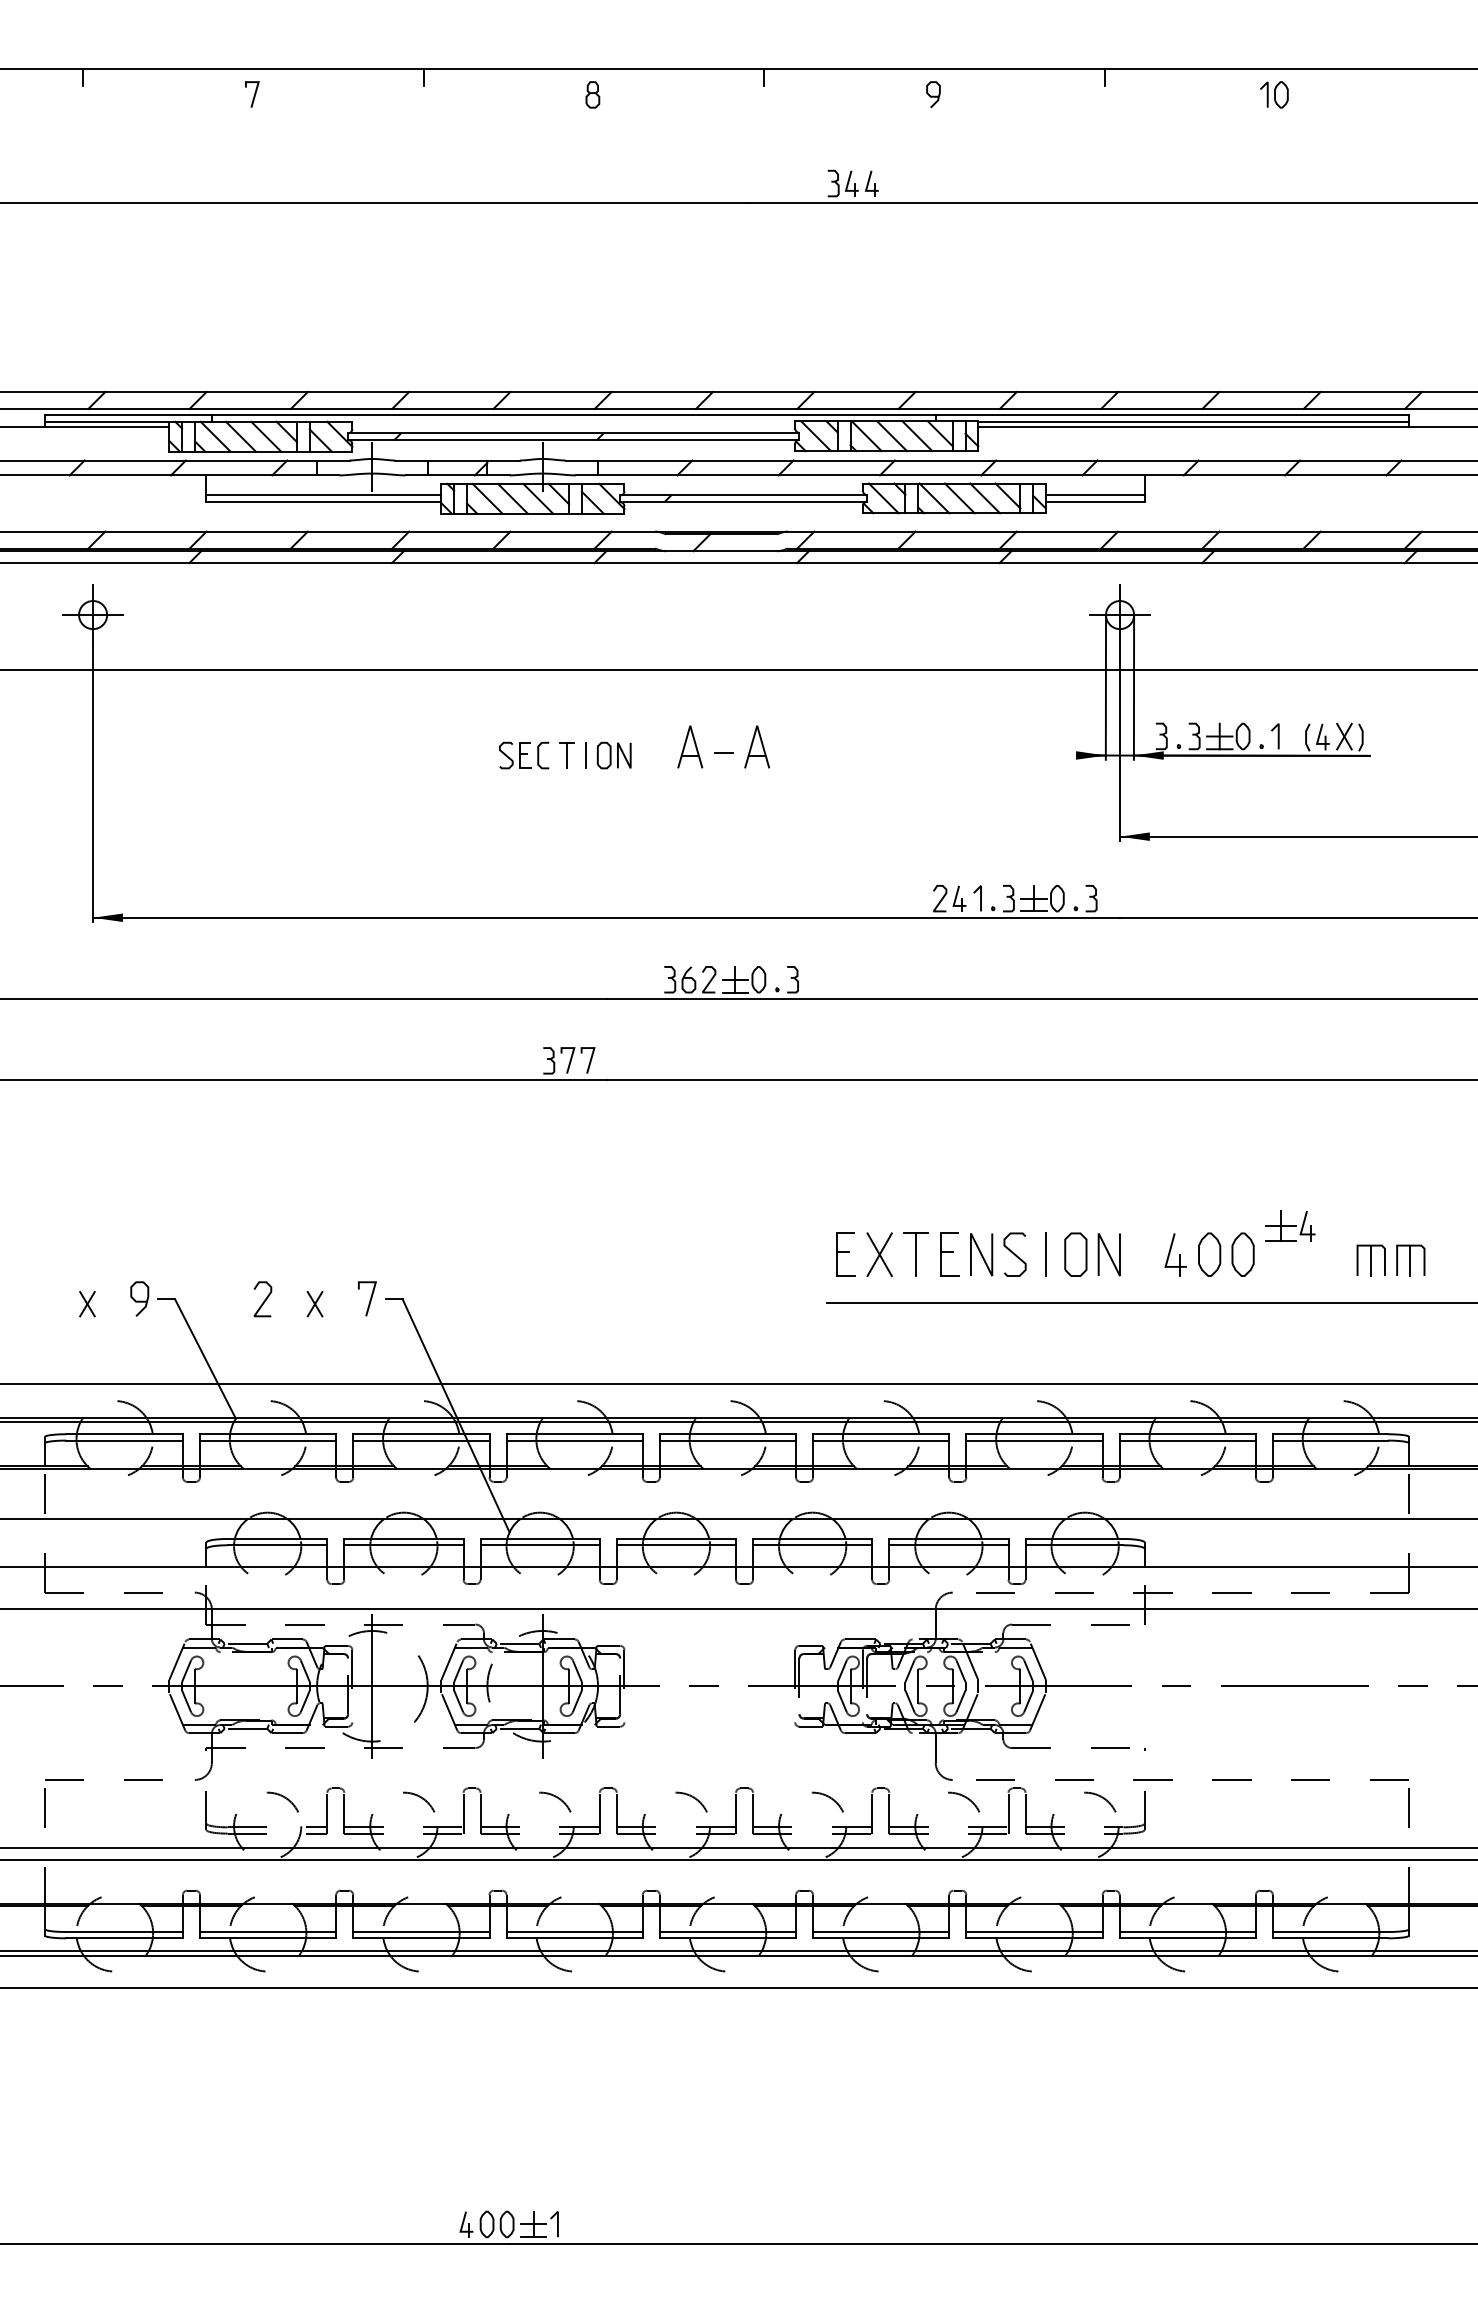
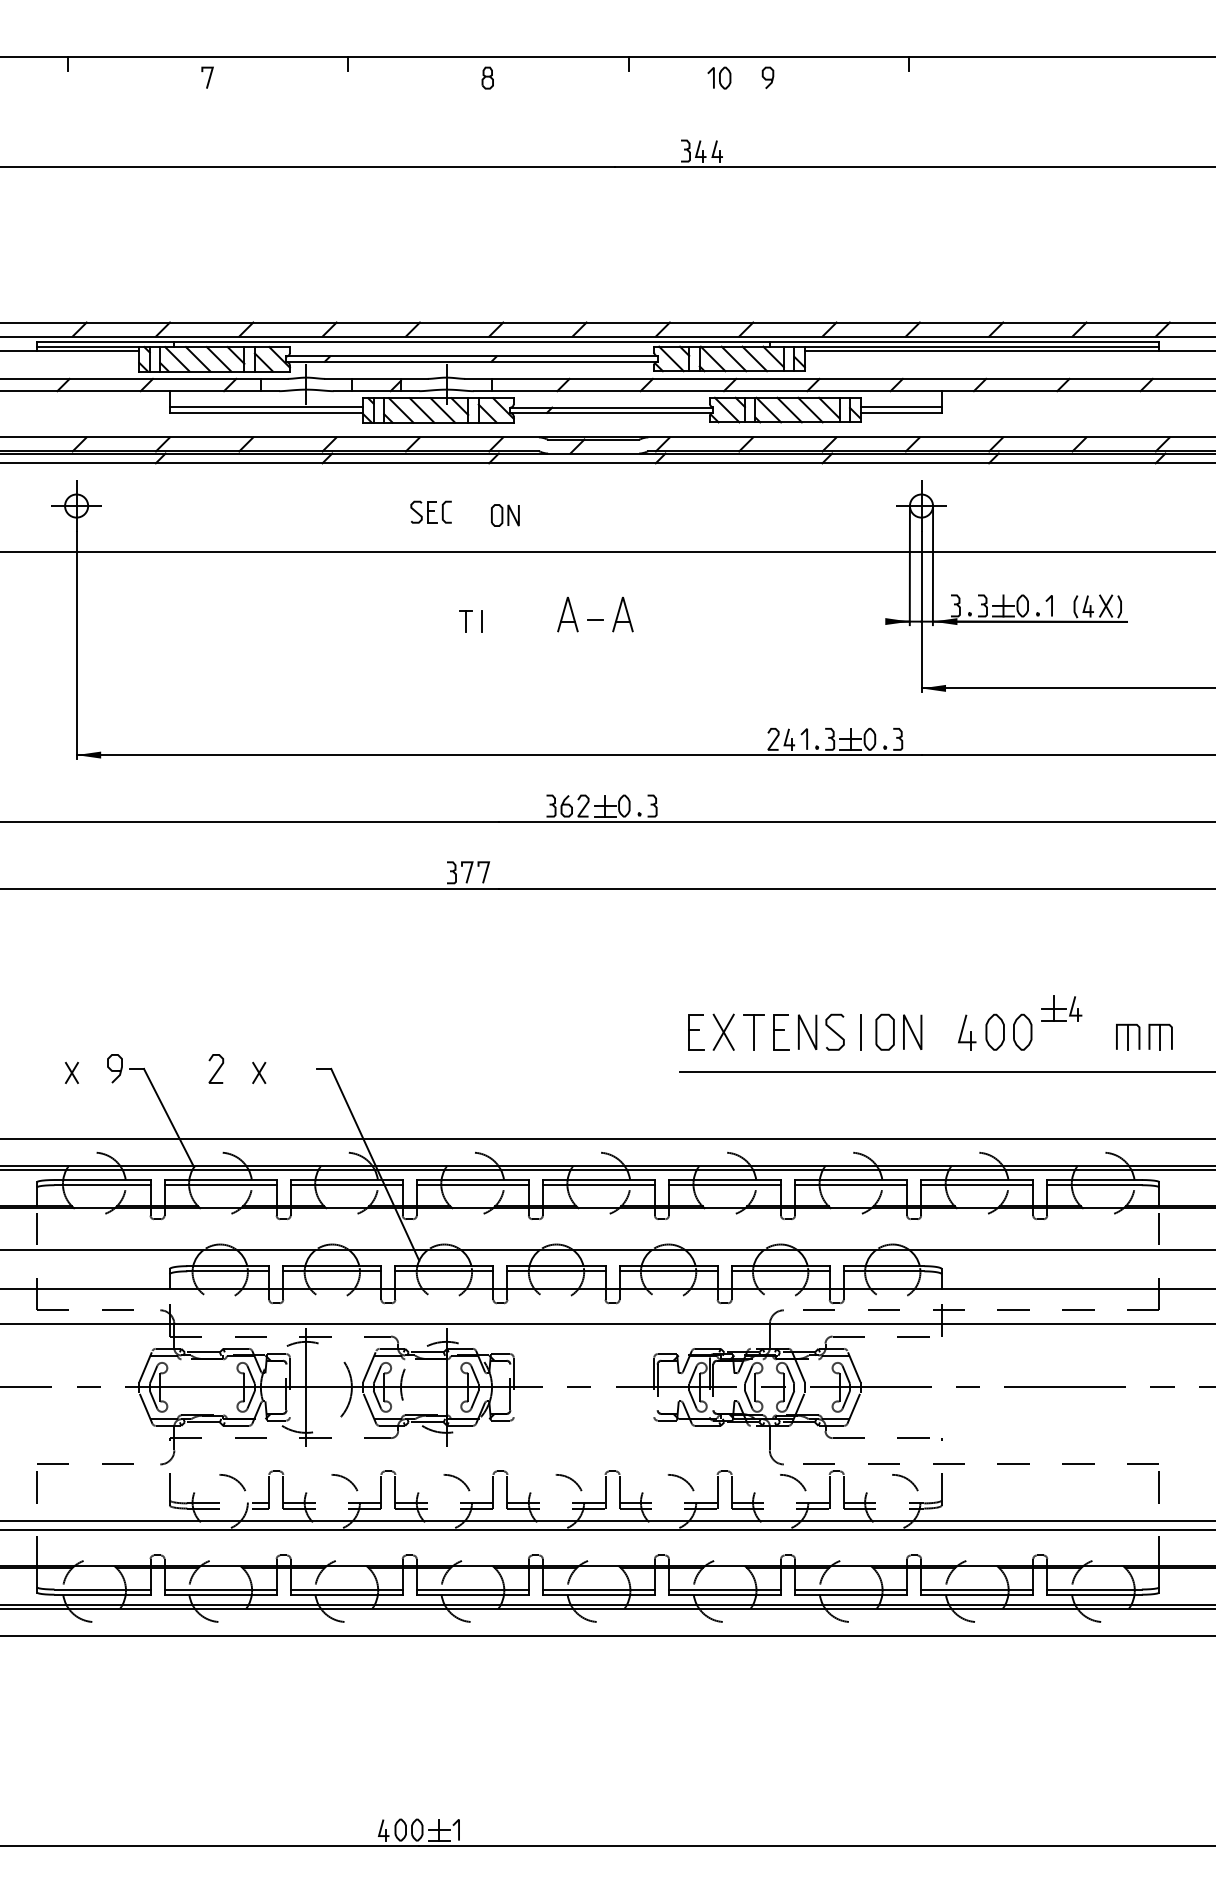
part: (1274, 94) -> (719, 77), moved
part: (524, 755) -> (431, 512), moved
part: (614, 755) -> (505, 515), moved
line: (369, 1300) -> (304, 1069), removed

